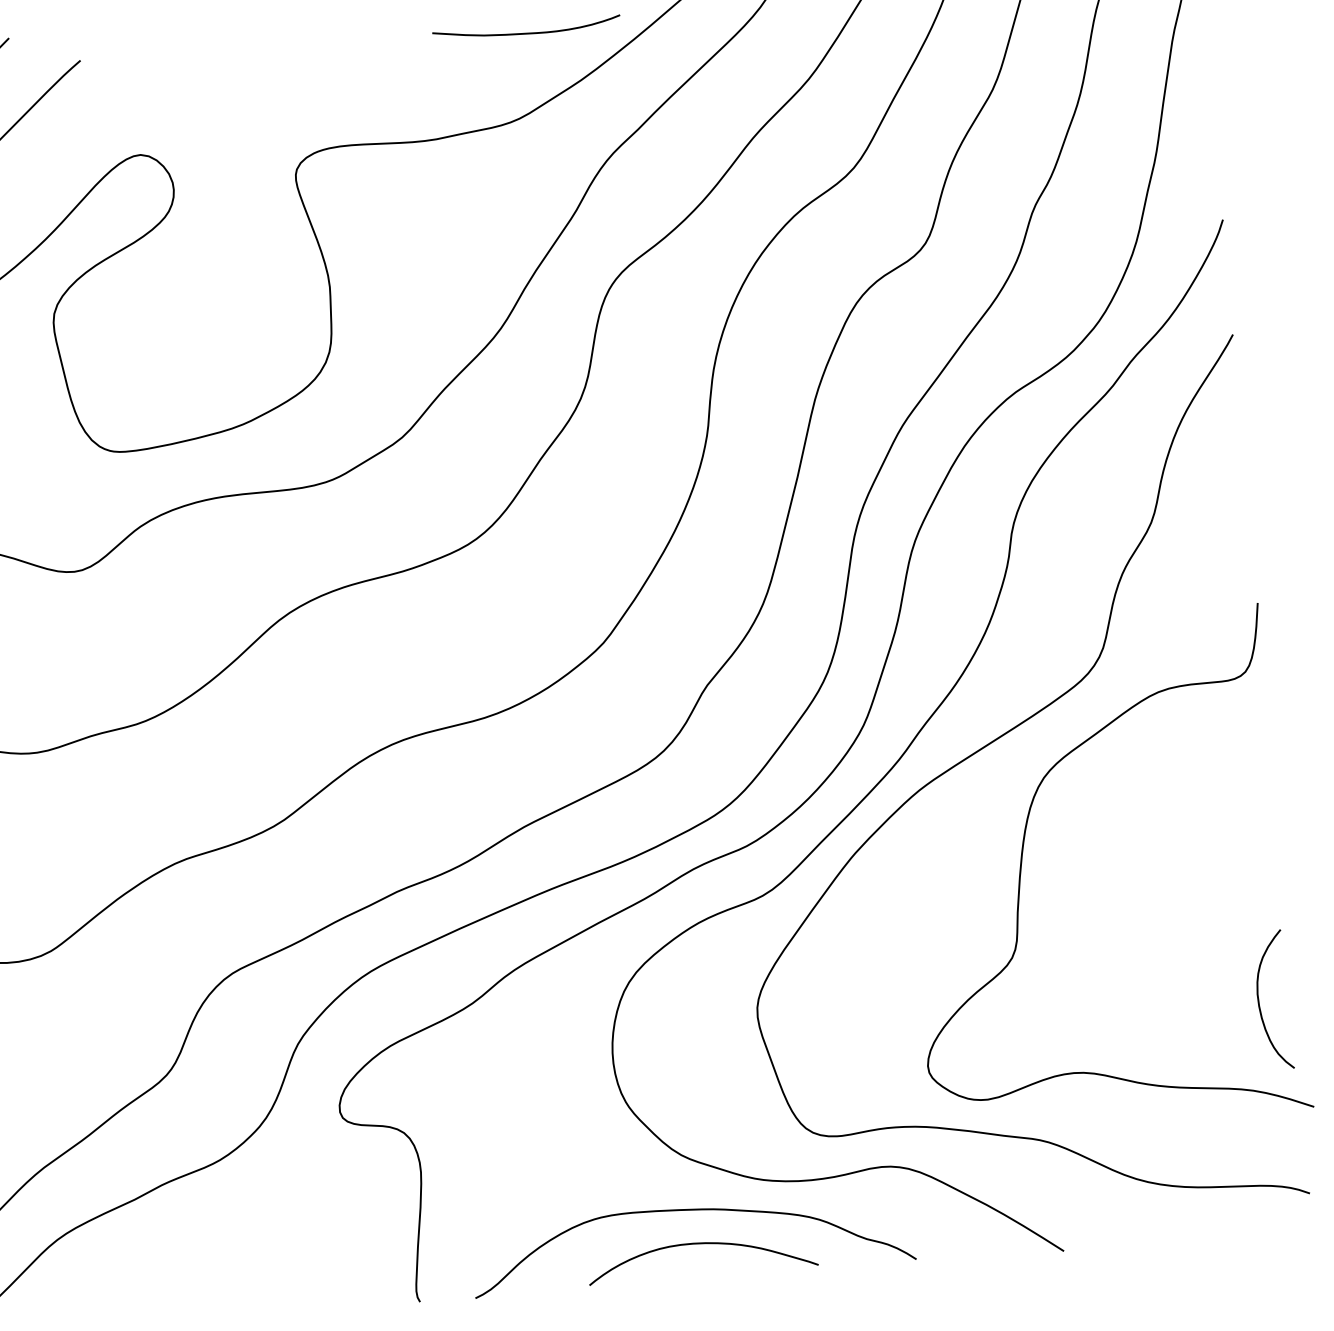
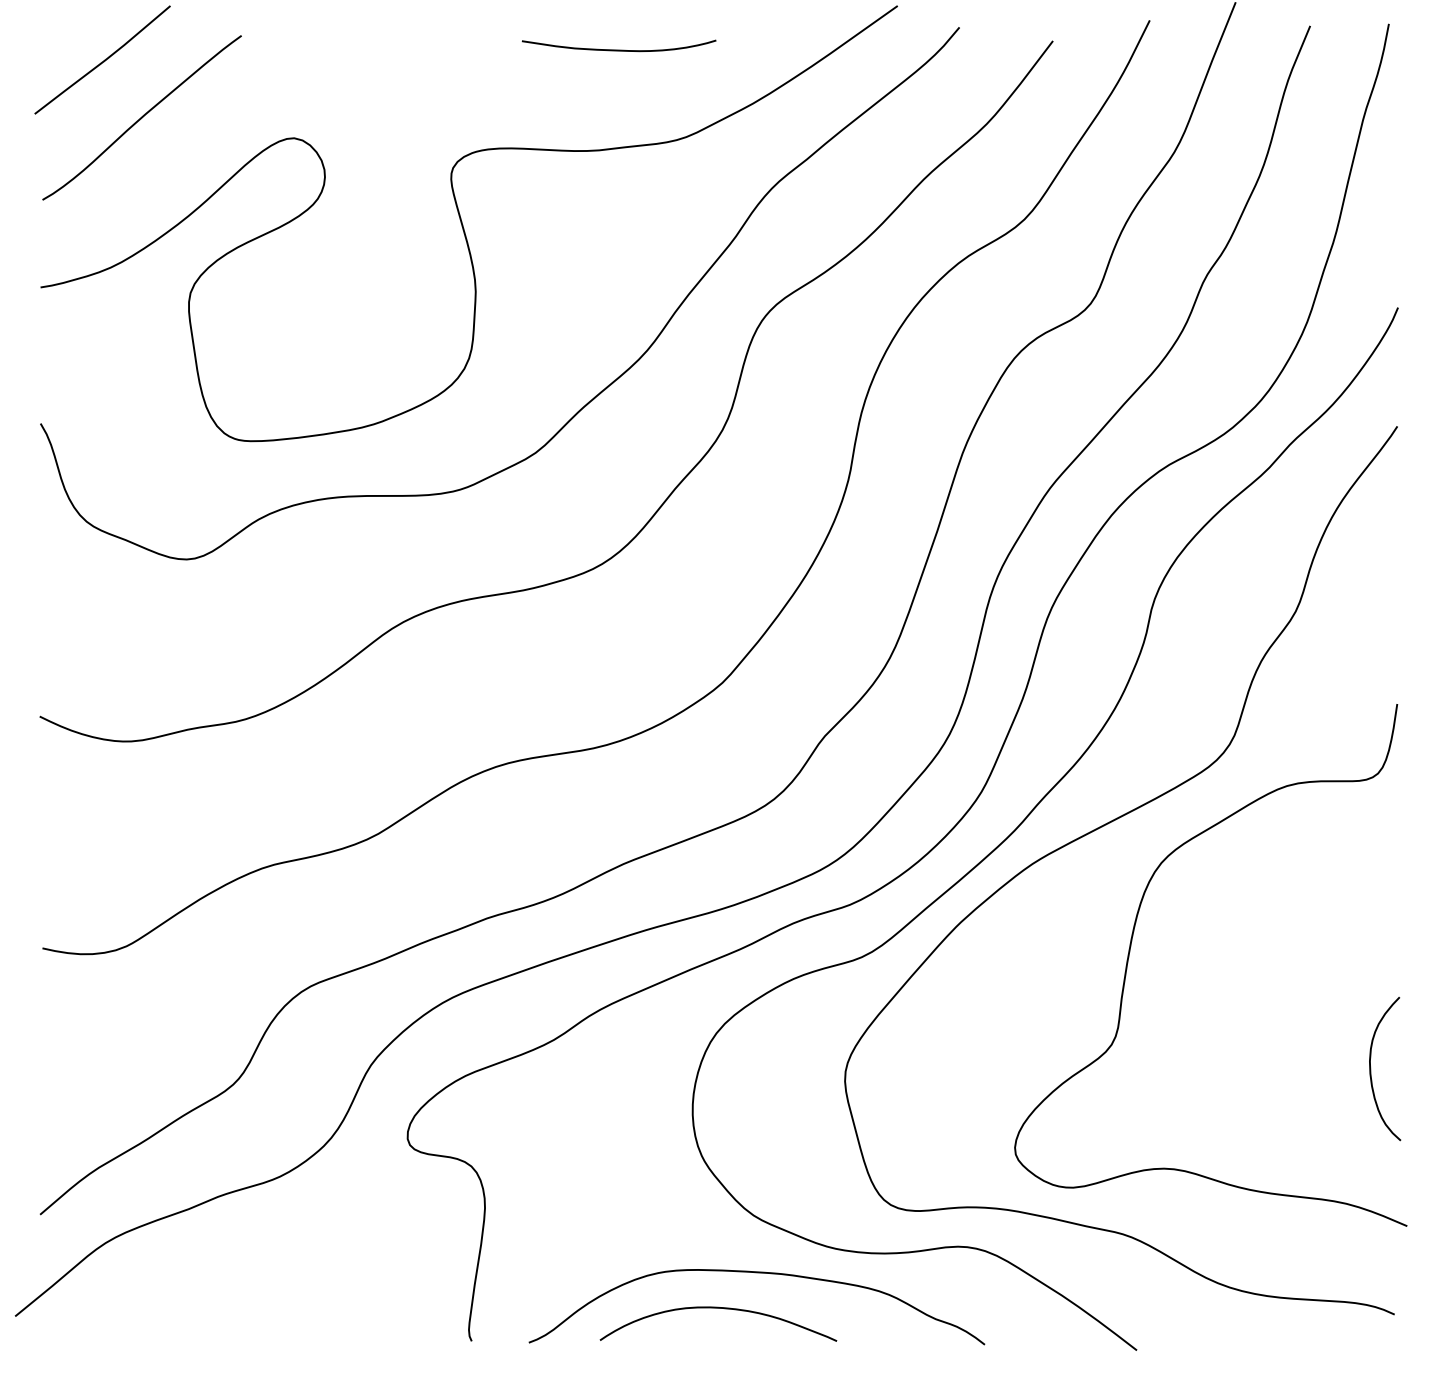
curve: (526, 32) -> (618, 49), moved
curve: (1259, 1001) -> (1371, 1068), moved
curve: (701, 1244) -> (718, 1308), moved

